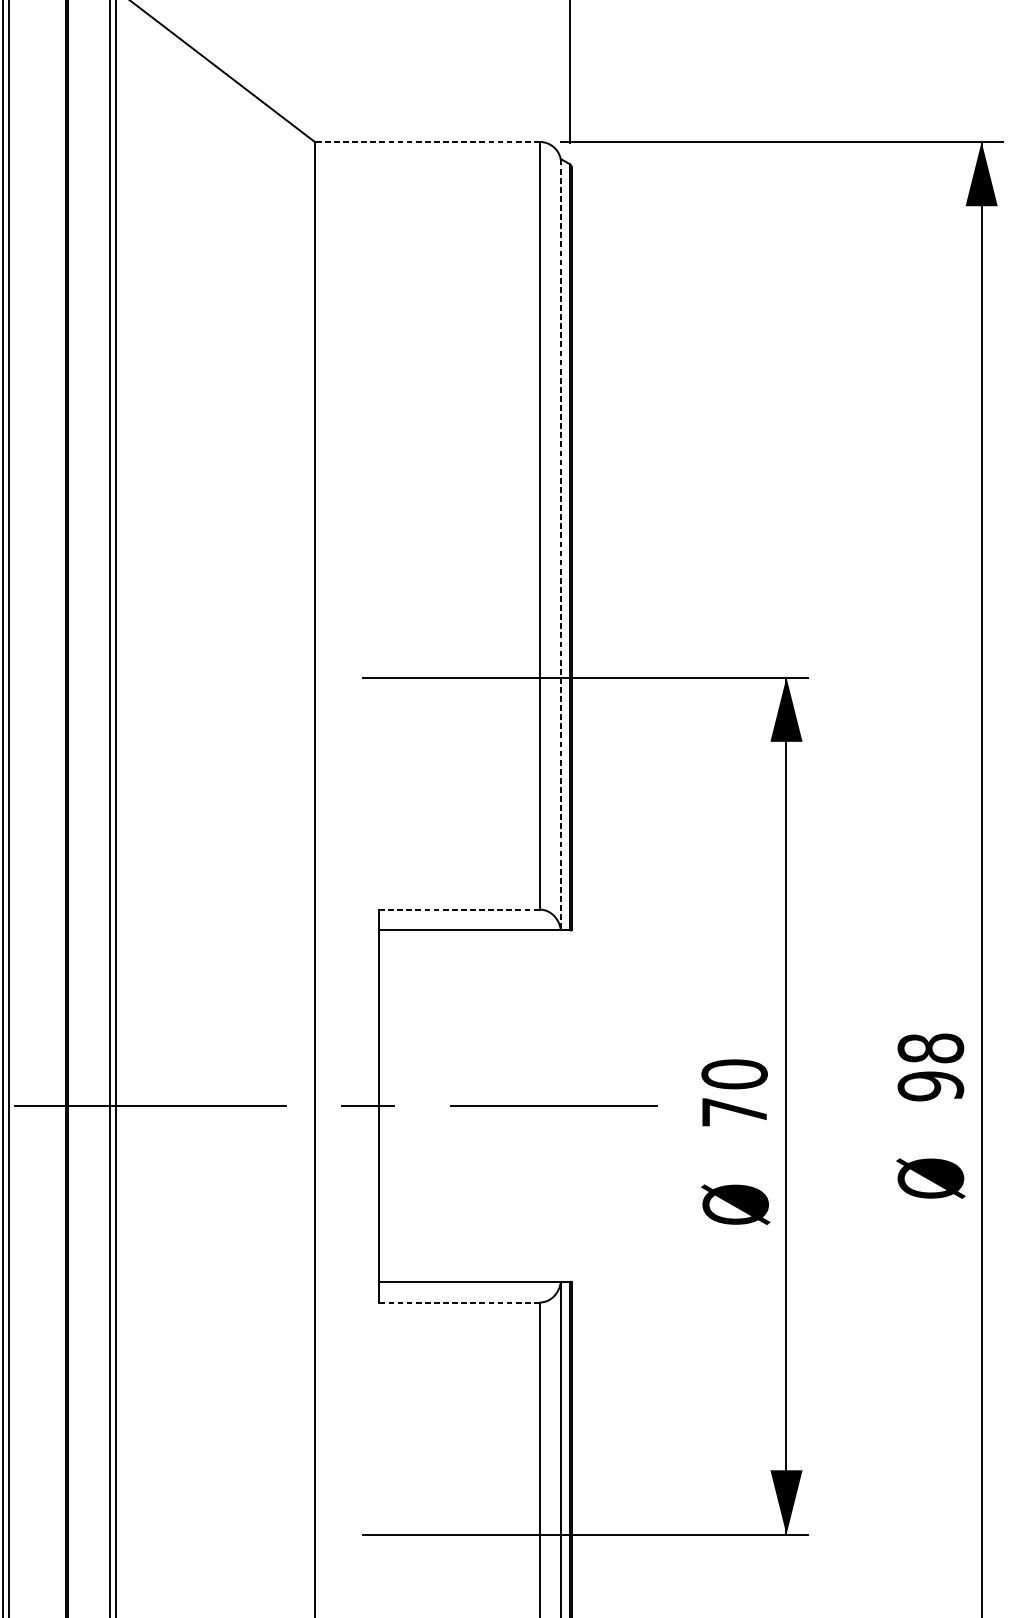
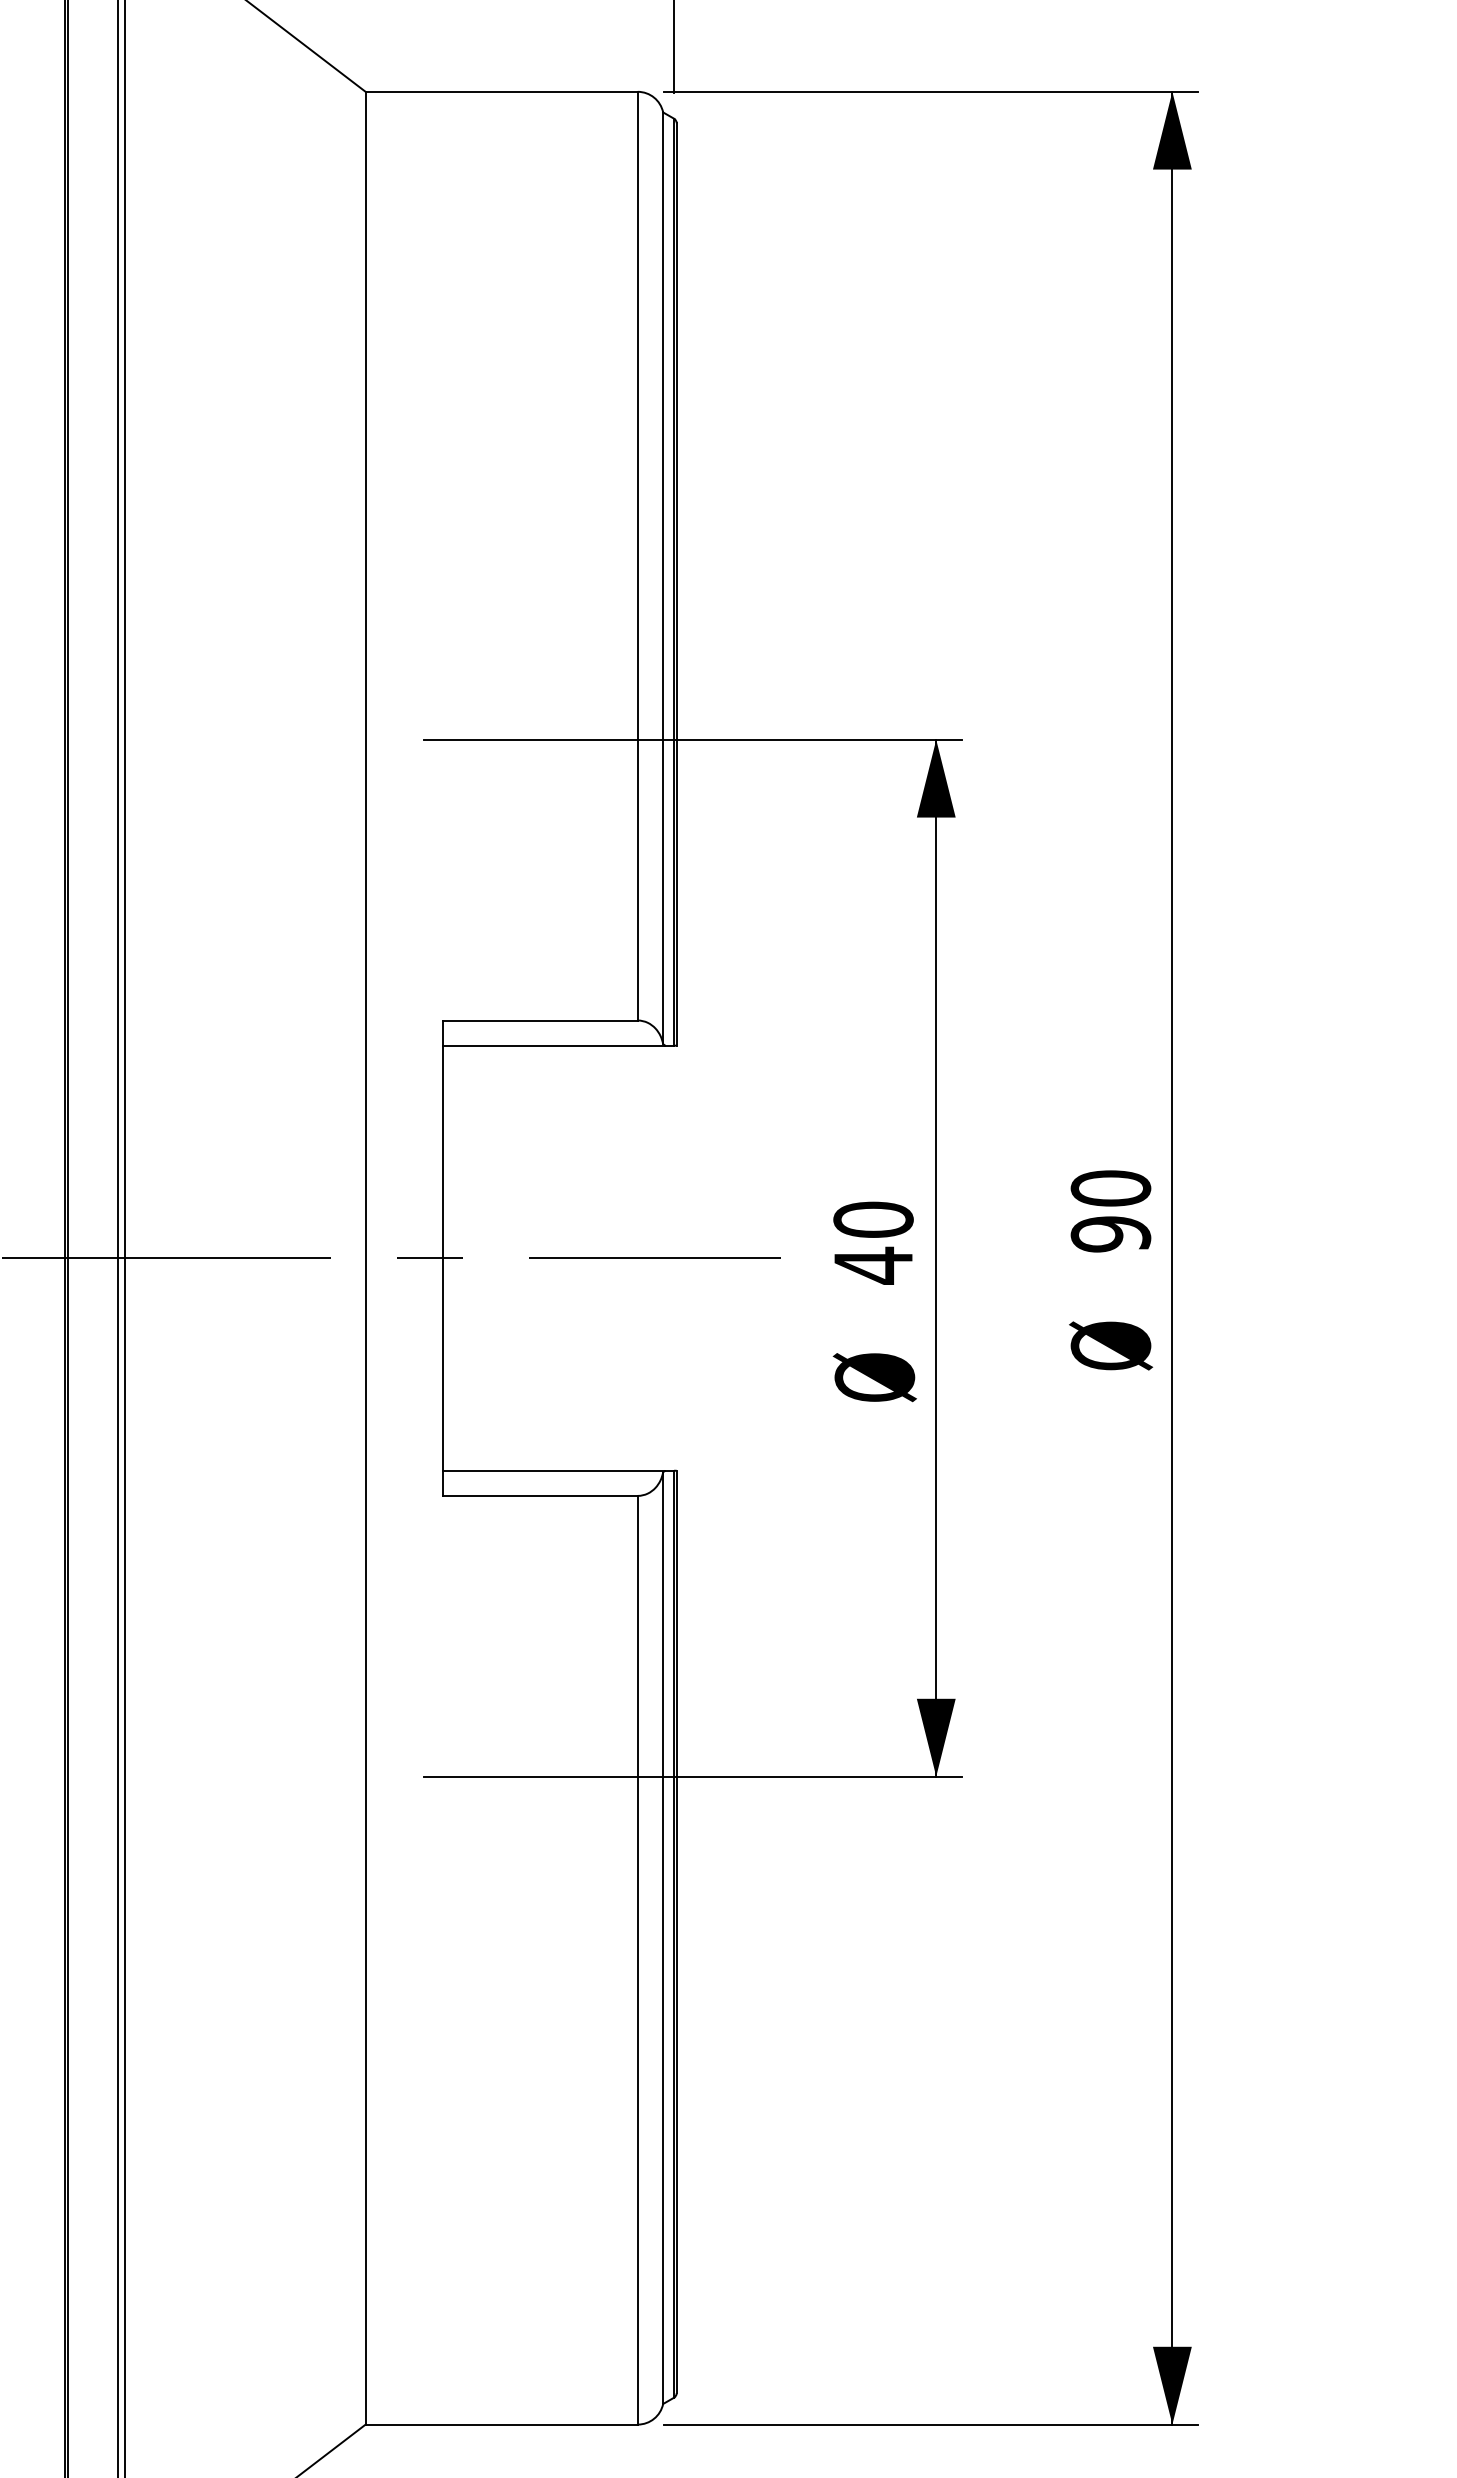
line: (427, 141) -> (501, 91), dashed -> solid
line: (561, 544) -> (663, 578), dashed -> solid
line: (460, 909) -> (541, 1020), dashed -> solid
text: (930, 1048) -> (1110, 1188), 98 -> 90
text: (734, 1112) -> (873, 1265), 70 -> 40
line: (459, 1302) -> (540, 1495), dashed -> solid

